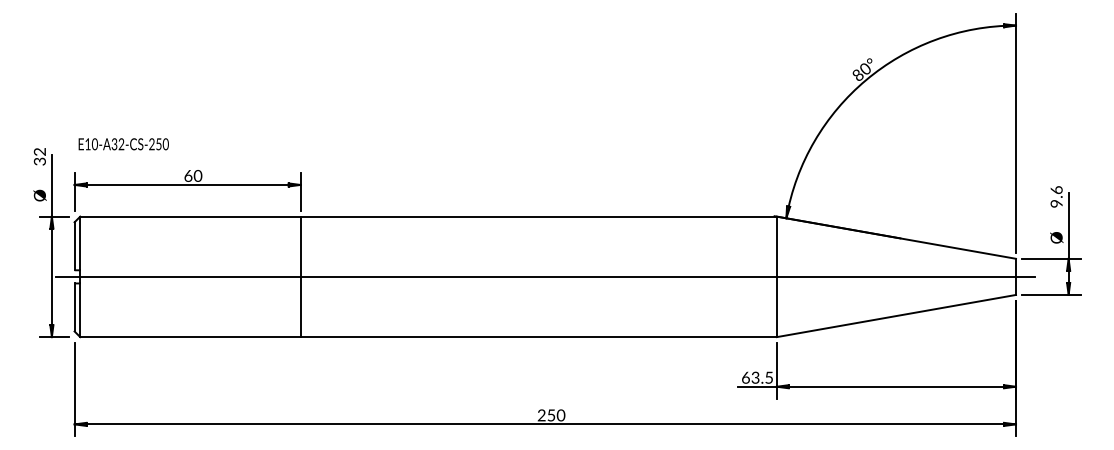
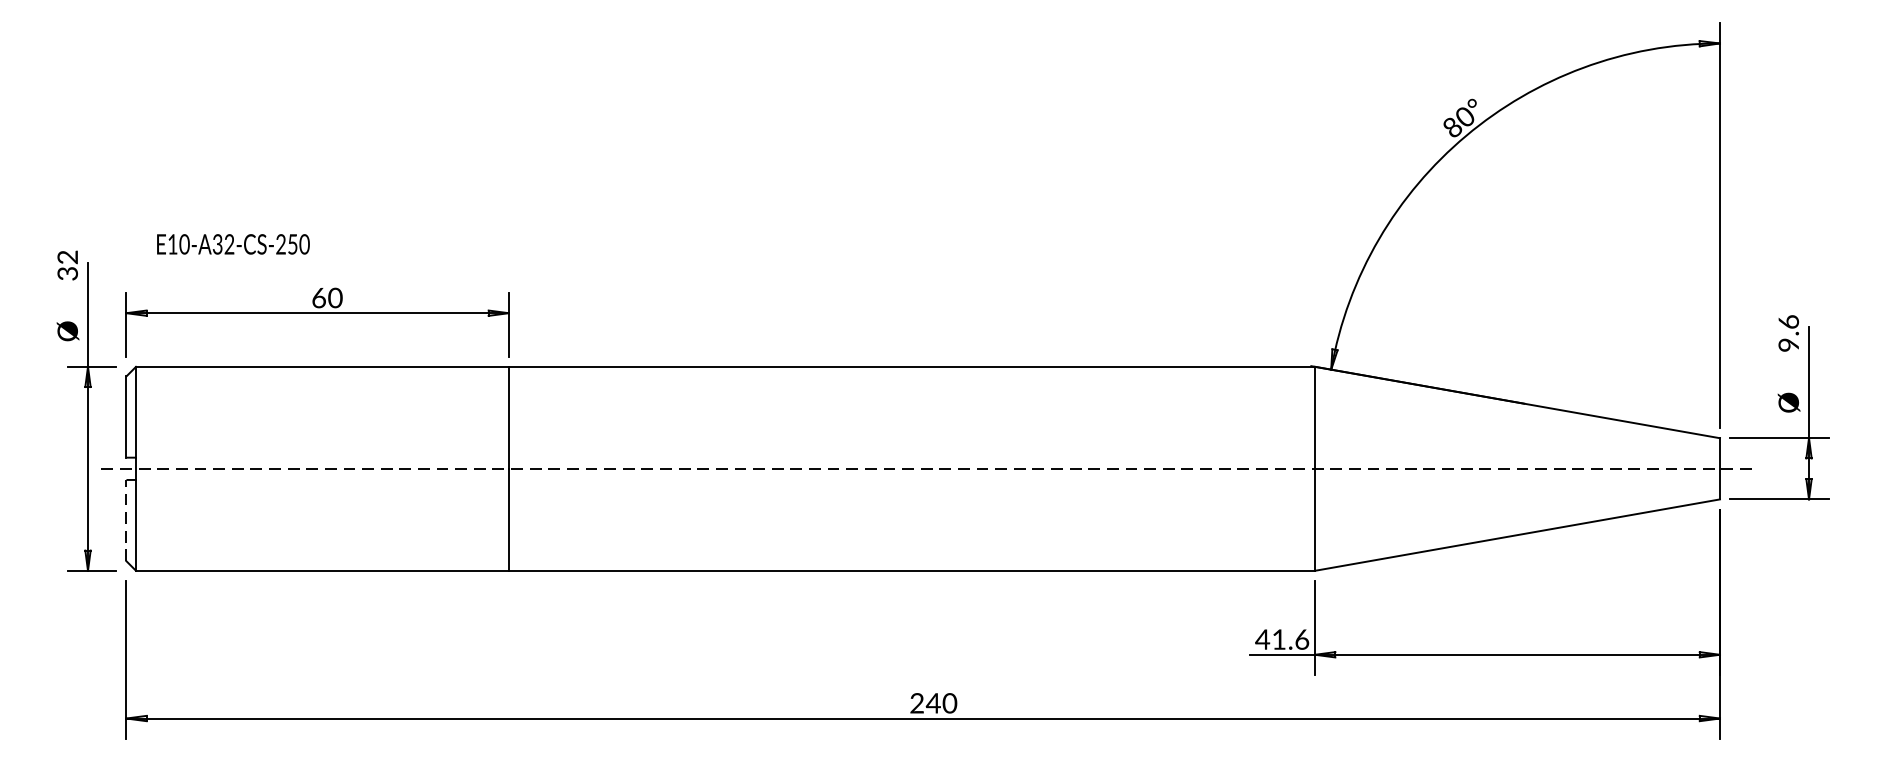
text: (123, 144) -> (232, 244), moved
line: (545, 276) -> (923, 468), solid -> dashed
line: (74, 307) -> (126, 520), solid -> dashed
text: (757, 377) -> (1282, 639), 63.5 -> 41.6
text: (550, 415) -> (931, 703), 250 -> 240

